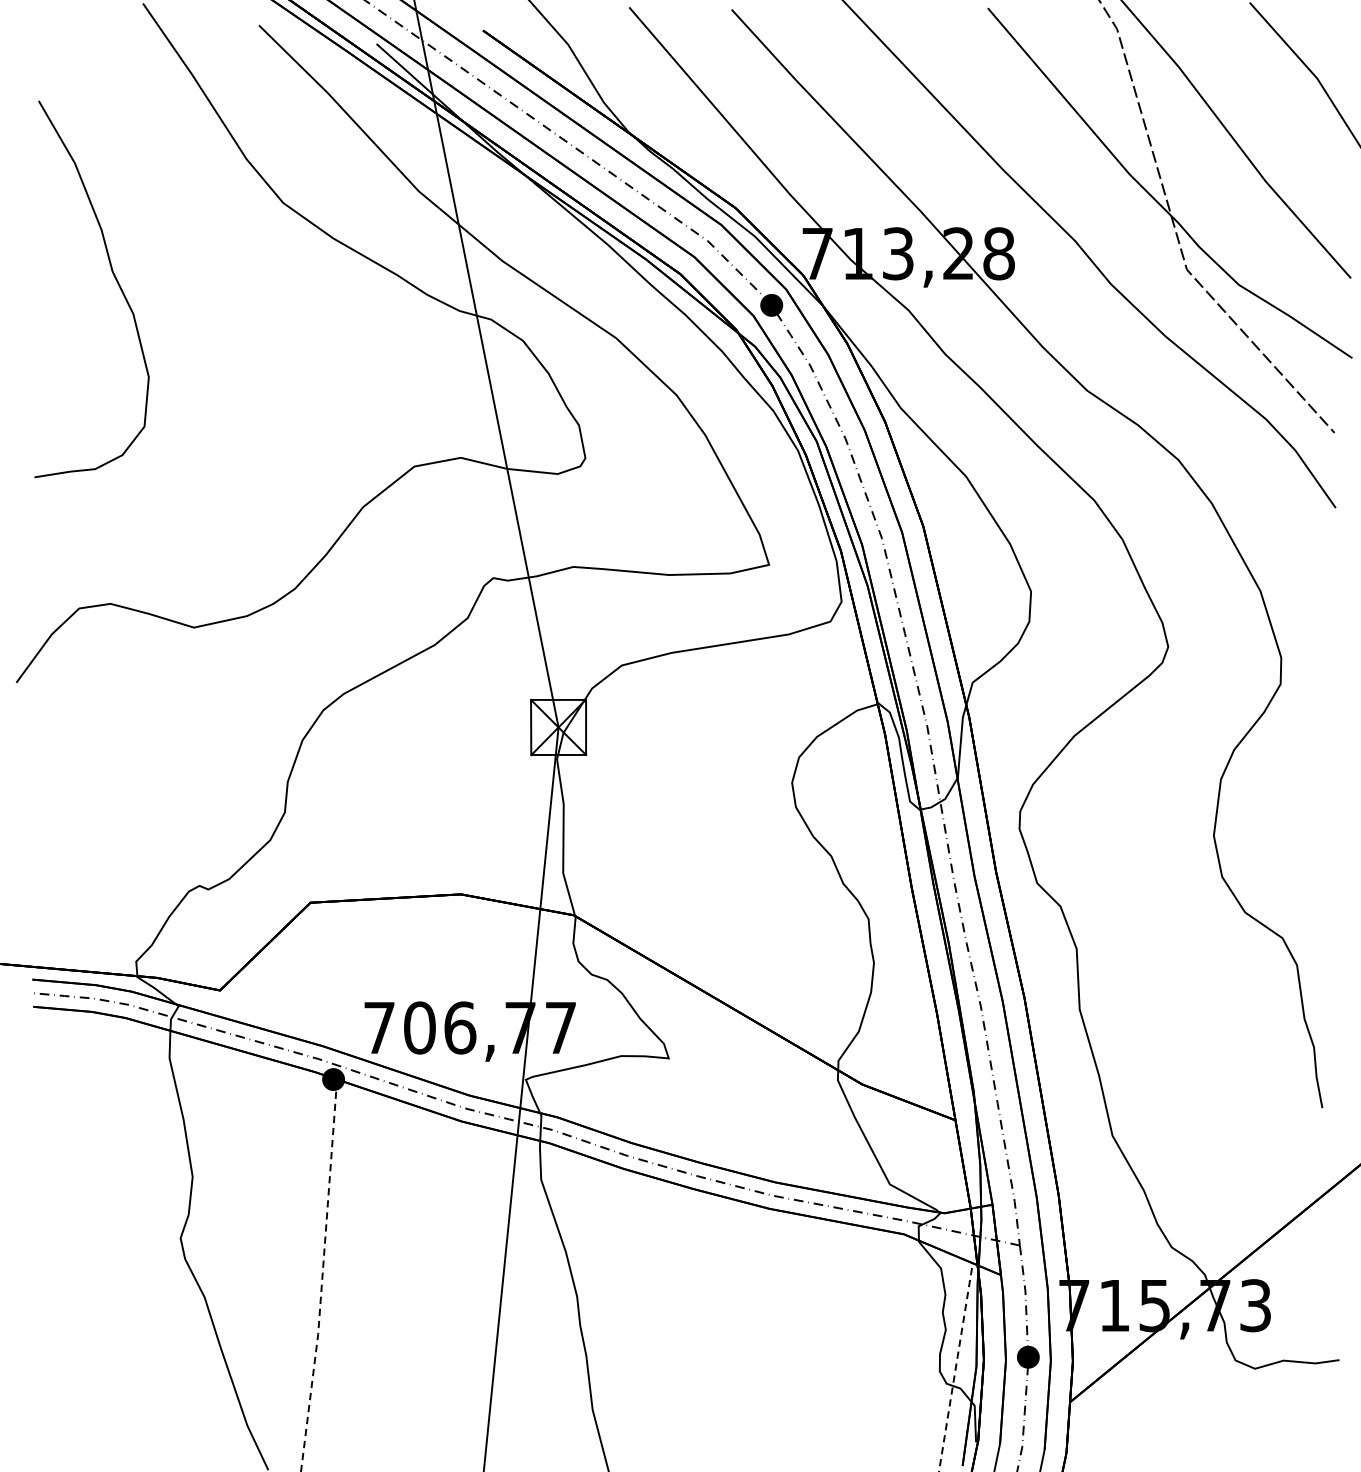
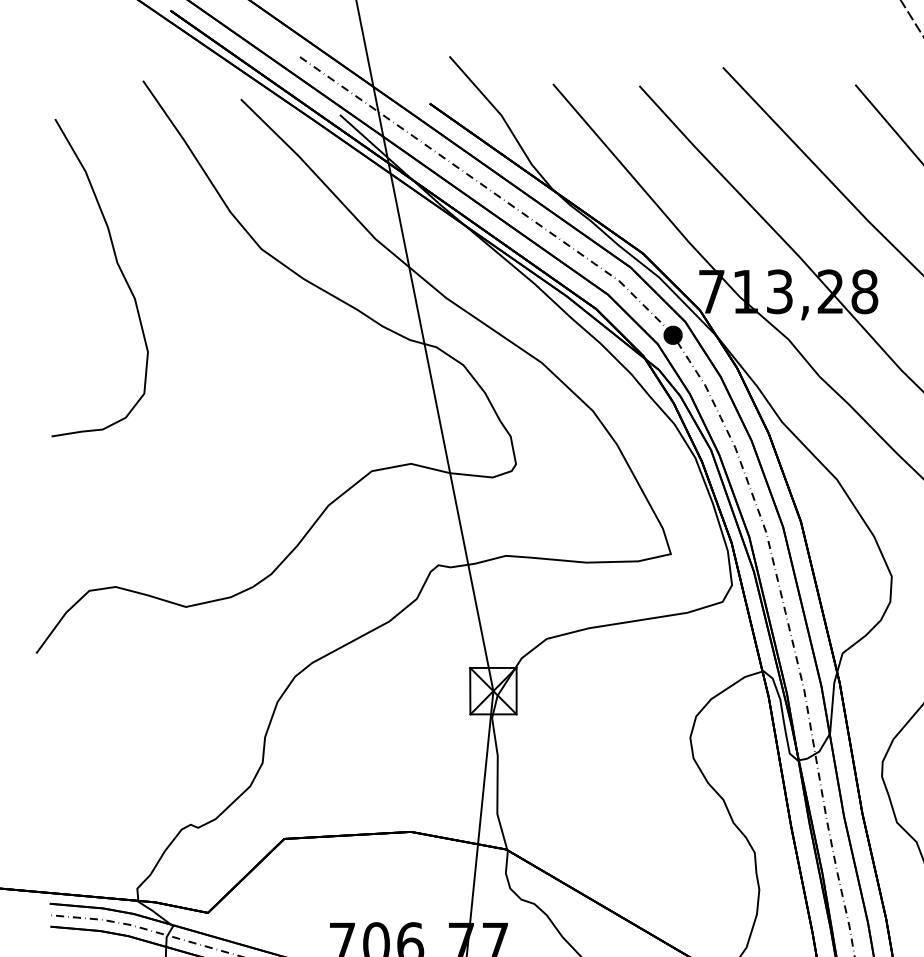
curve: (115, 280) -> (119, 270), moved

